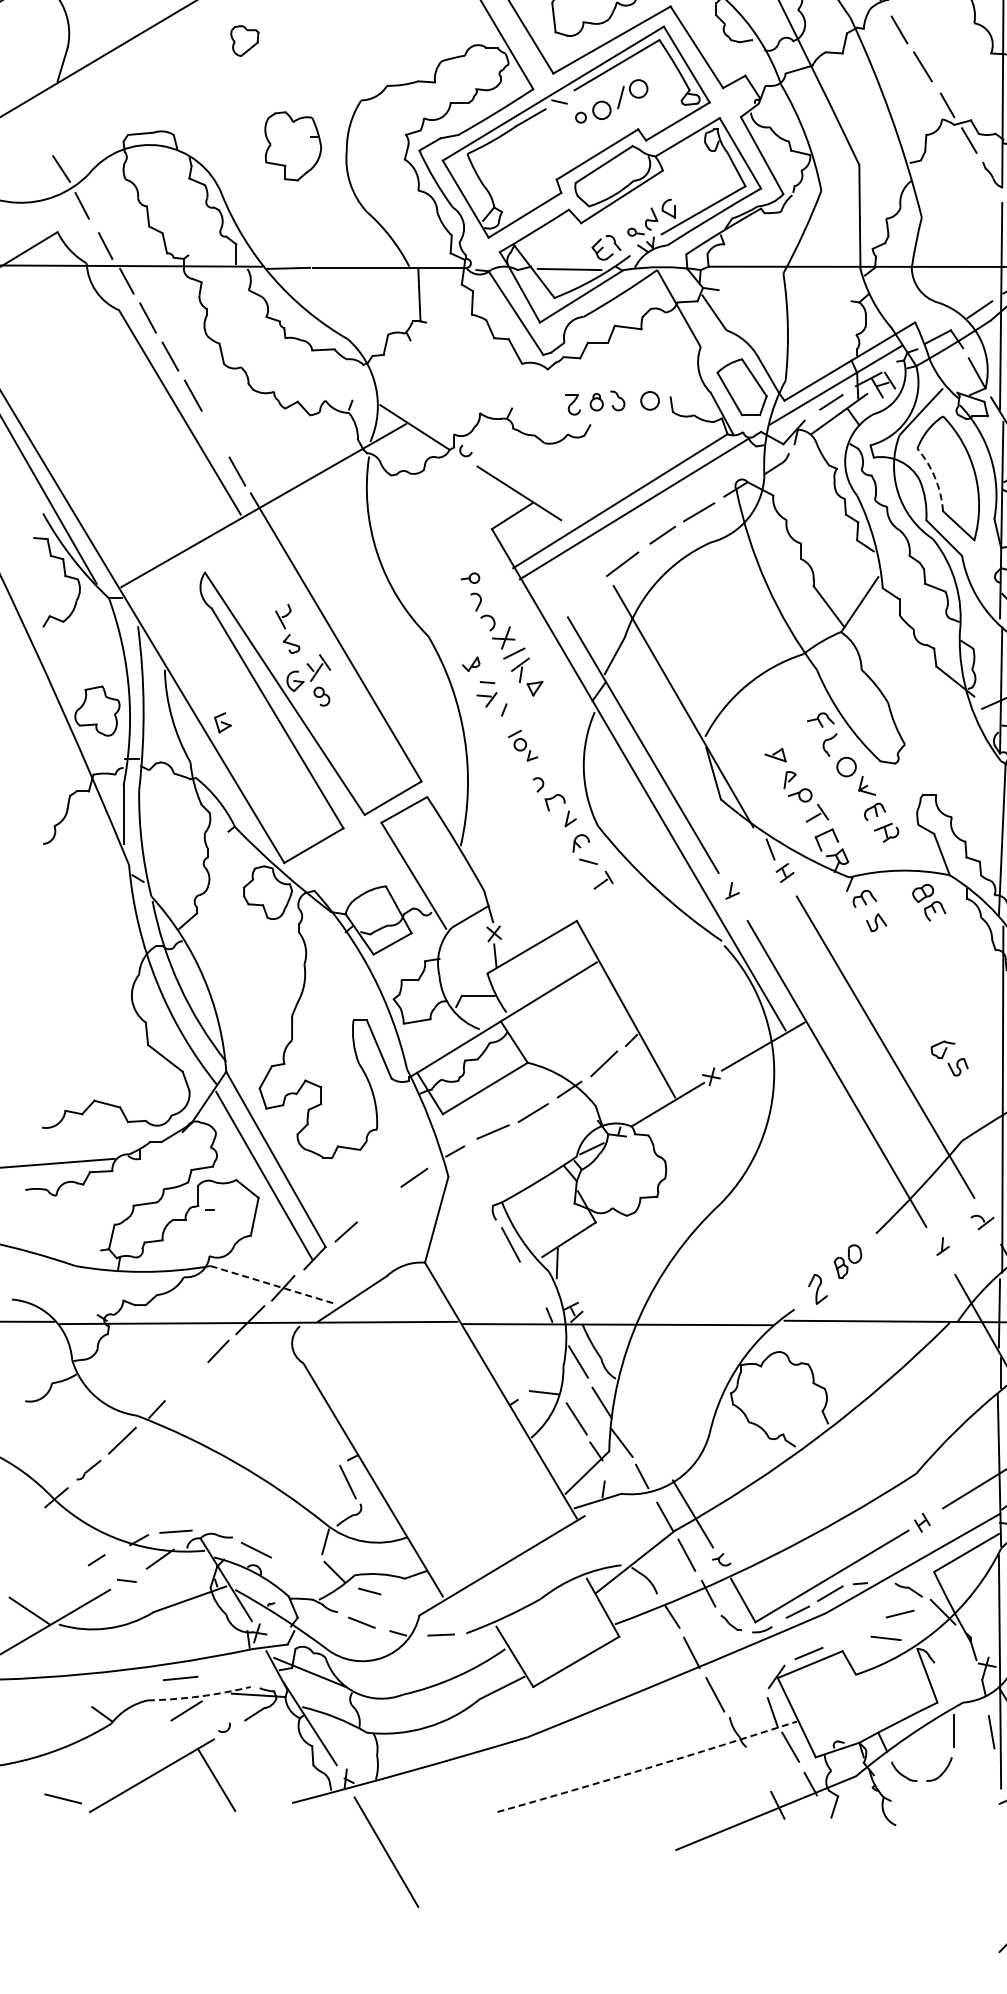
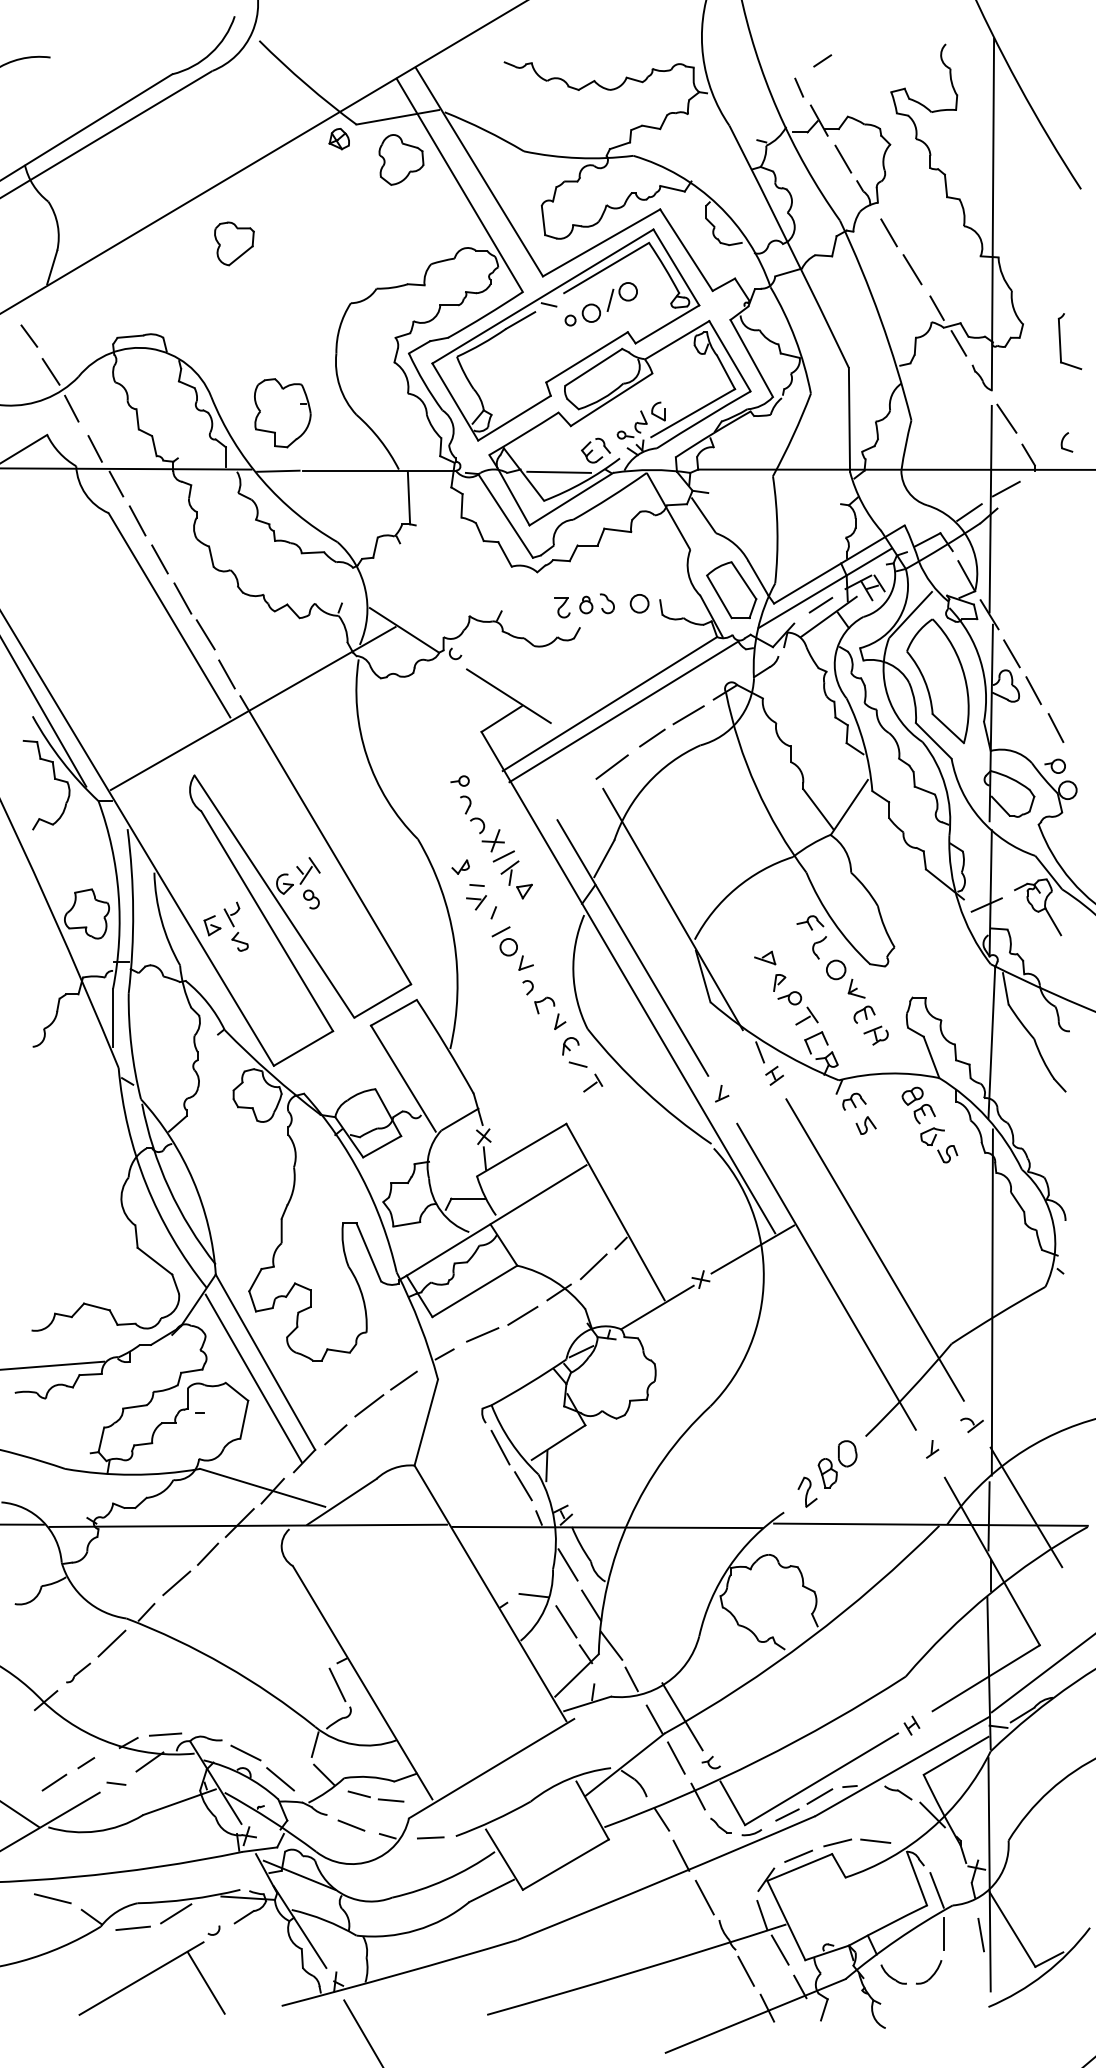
part: (244, 40) -> (234, 243), size x1.43
line: (39, 132) -> (29, 335), added
part: (292, 146) -> (282, 413), moved
line: (215, 431) -> (205, 634), added
arc: (934, 477) -> (924, 680), dashed -> solid
part: (286, 628) -> (235, 926), moved
part: (522, 745) -> (512, 948), size x1.43
part: (949, 1058) -> (939, 1145), moved
line: (379, 1202) -> (369, 1405), added
part: (847, 1261) -> (837, 1464), size x1.43
line: (533, 1283) -> (523, 1486), added
line: (273, 1285) -> (263, 1488), dashed -> solid
line: (186, 1380) -> (176, 1583), added
line: (290, 1576) -> (280, 1779), added
line: (64, 1579) -> (54, 1782), added
line: (400, 1597) -> (390, 1800), added
line: (899, 1613) -> (837, 1842), moved
line: (179, 1677) -> (132, 1927), moved
line: (946, 1687) -> (936, 1890), added
arc: (199, 1696) -> (189, 1899), dashed -> solid
line: (756, 1767) -> (746, 1970), added
arc: (647, 1768) -> (637, 1971), dashed -> solid
line: (62, 1798) -> (52, 1898), moved

